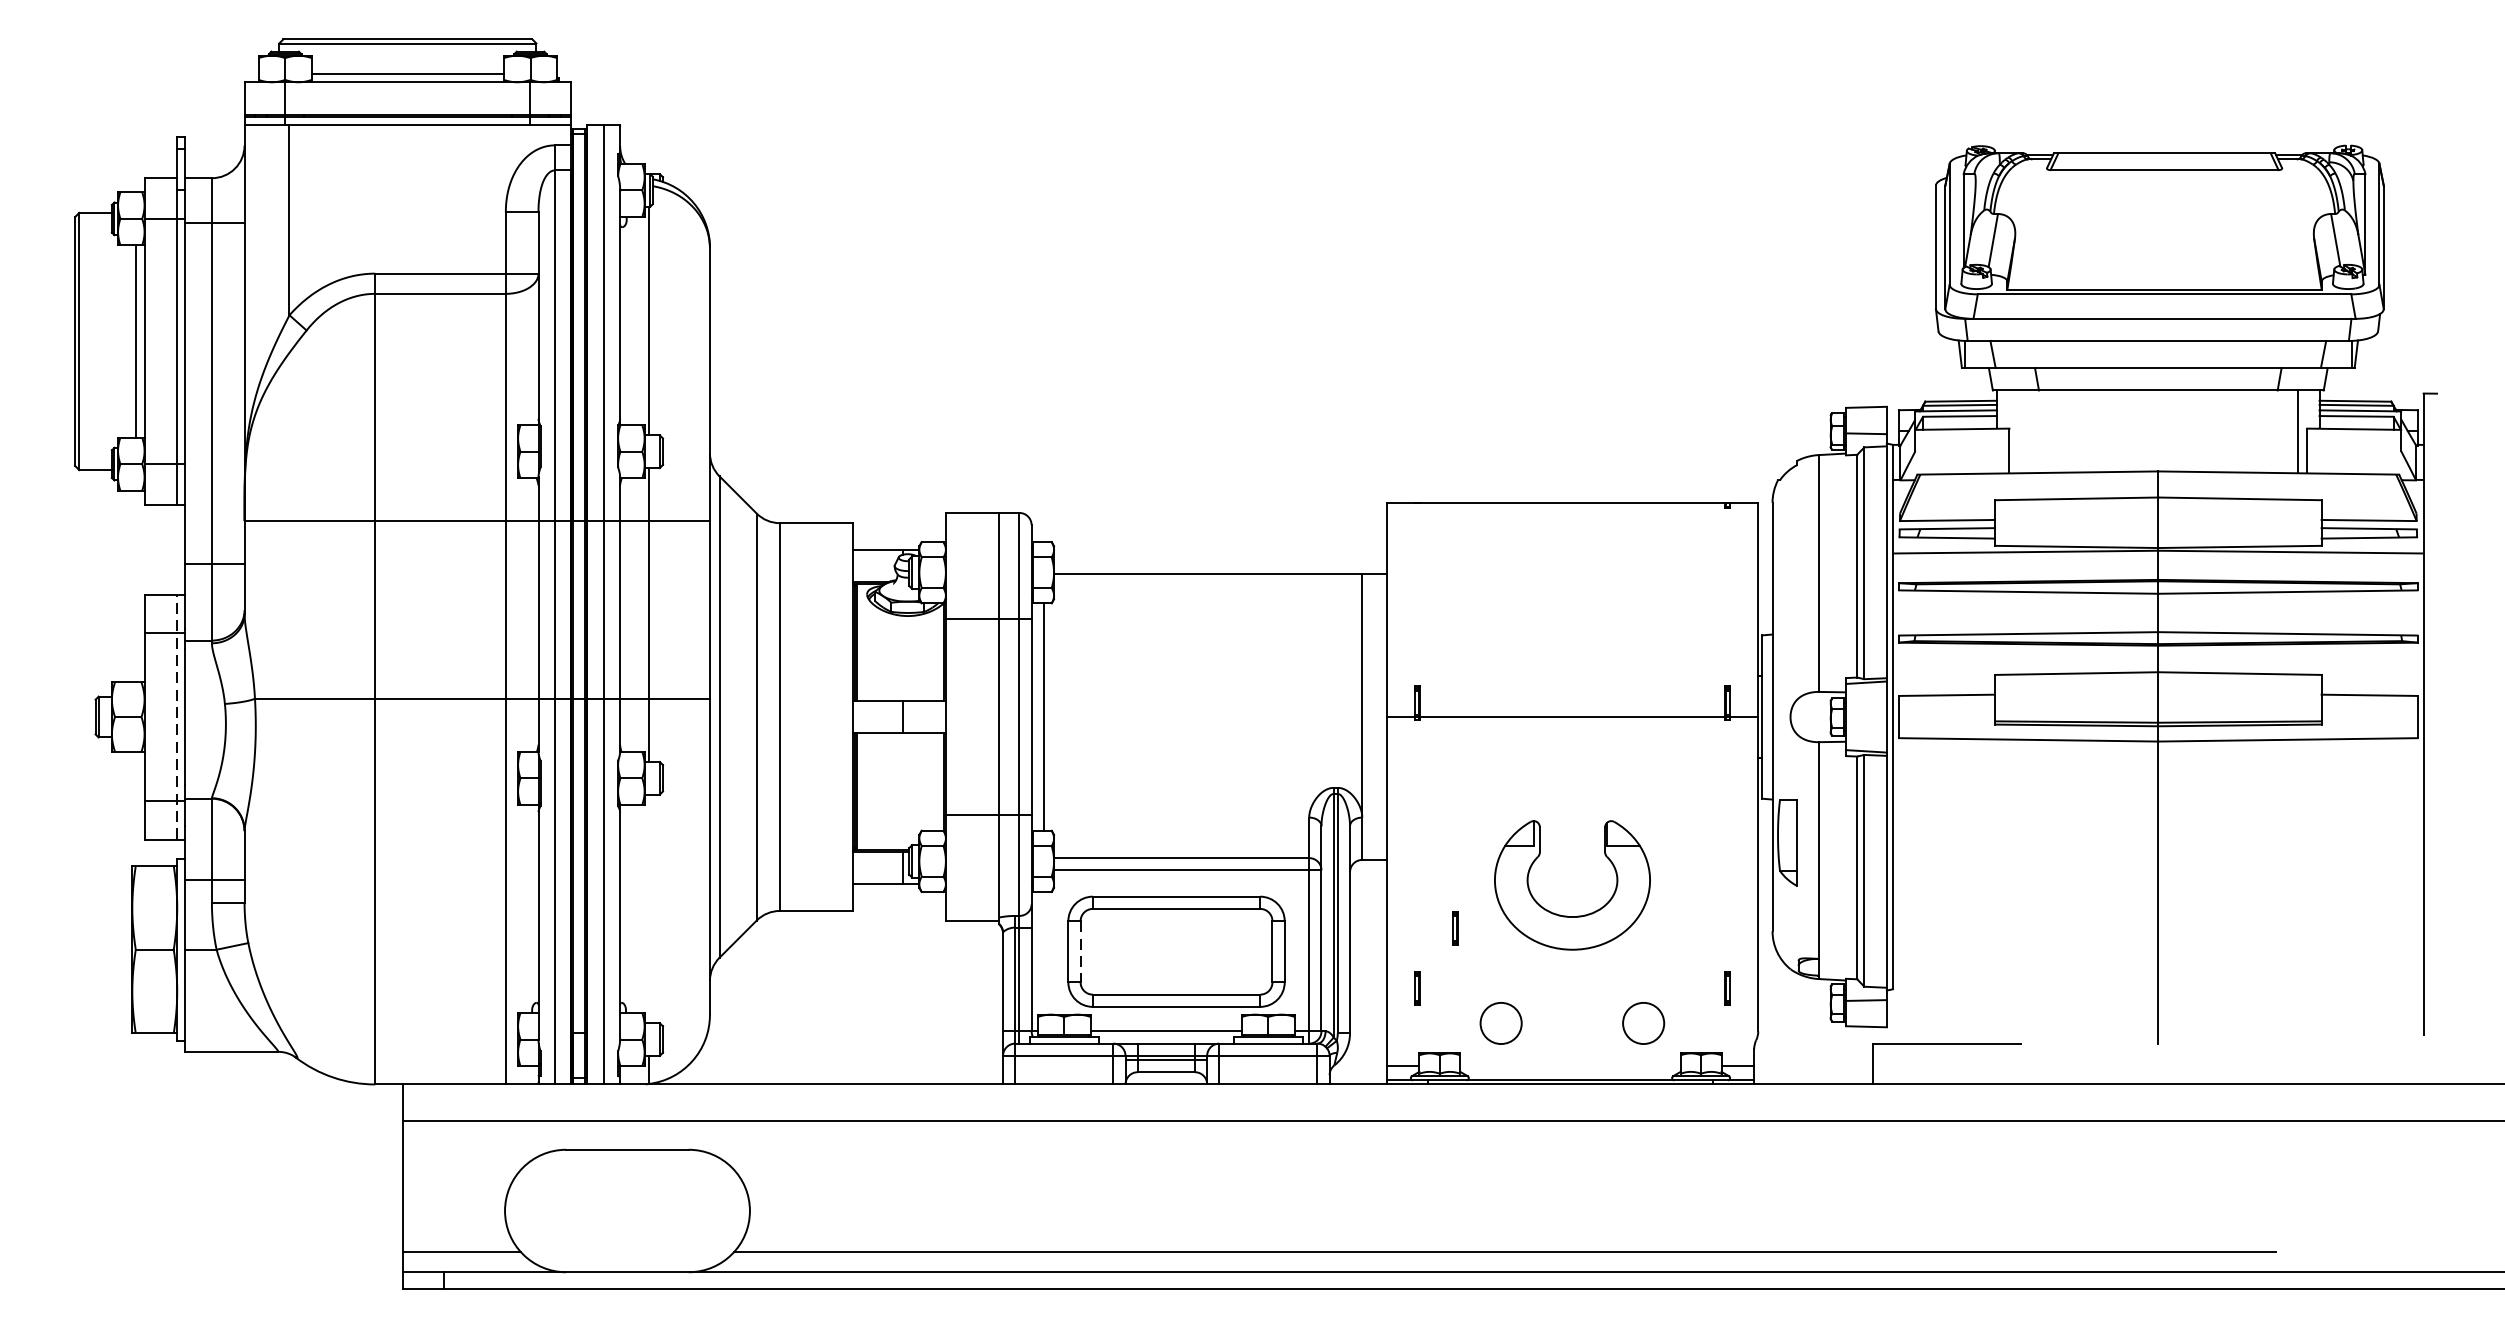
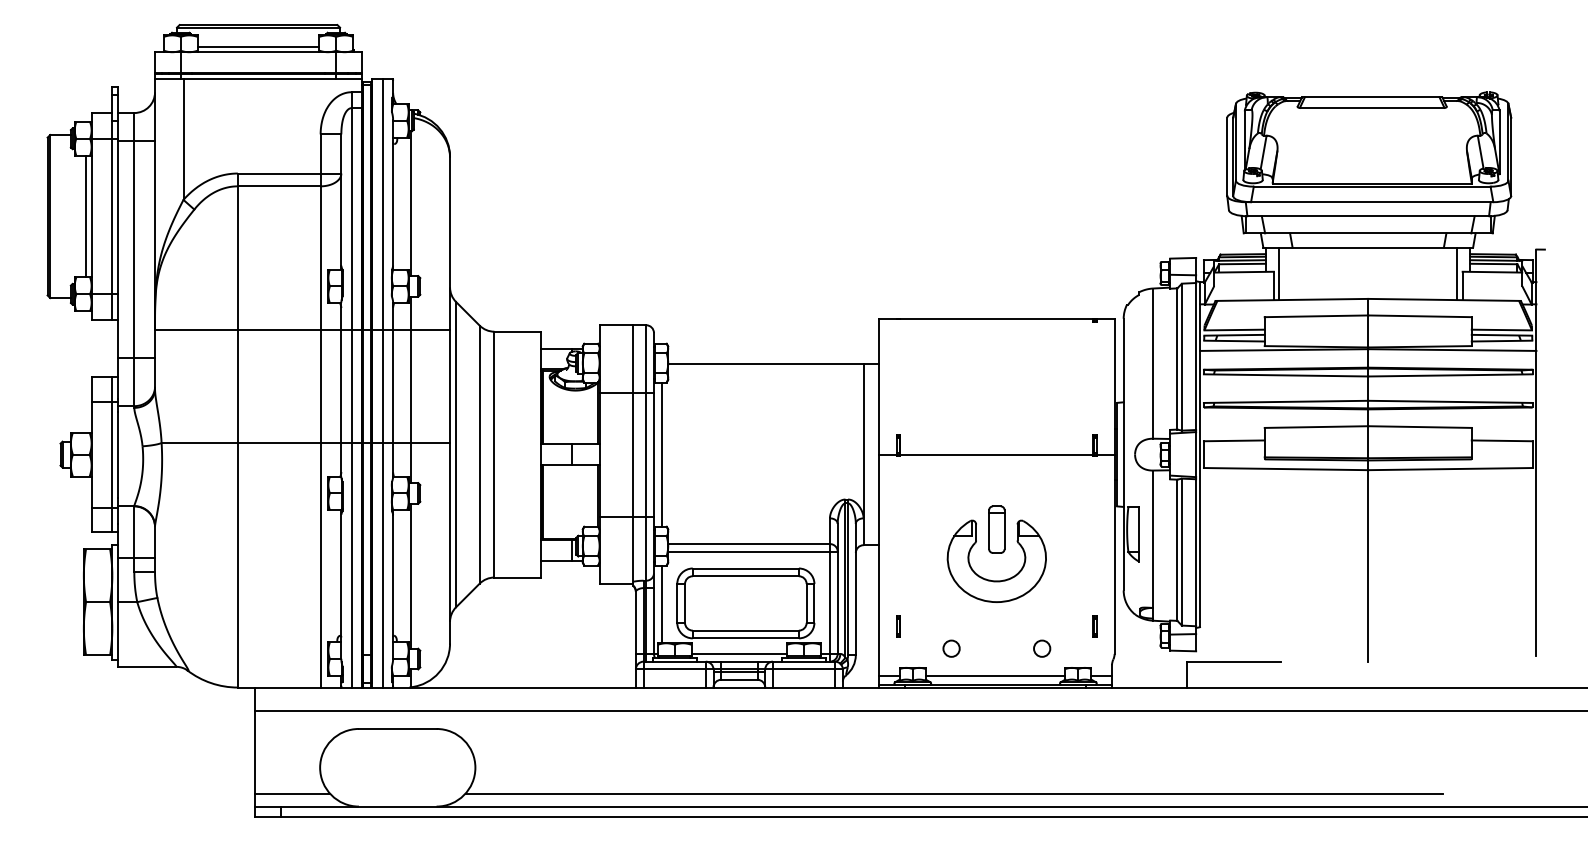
line: (2018, 431) -> (1279, 273), added
line: (177, 716) -> (112, 454), dashed -> solid
part: (1571, 835) -> (996, 529), added
line: (649, 907) -> (411, 575), added
line: (1453, 928) -> (921, 588), removed
line: (1081, 951) -> (685, 603), dashed -> solid
line: (1043, 953) -> (661, 604), added
circle: (1500, 1022) -> (951, 648), size x0.62
circle: (1644, 1022) -> (1042, 648), size x0.62
line: (1570, 1065) -> (995, 675), added

